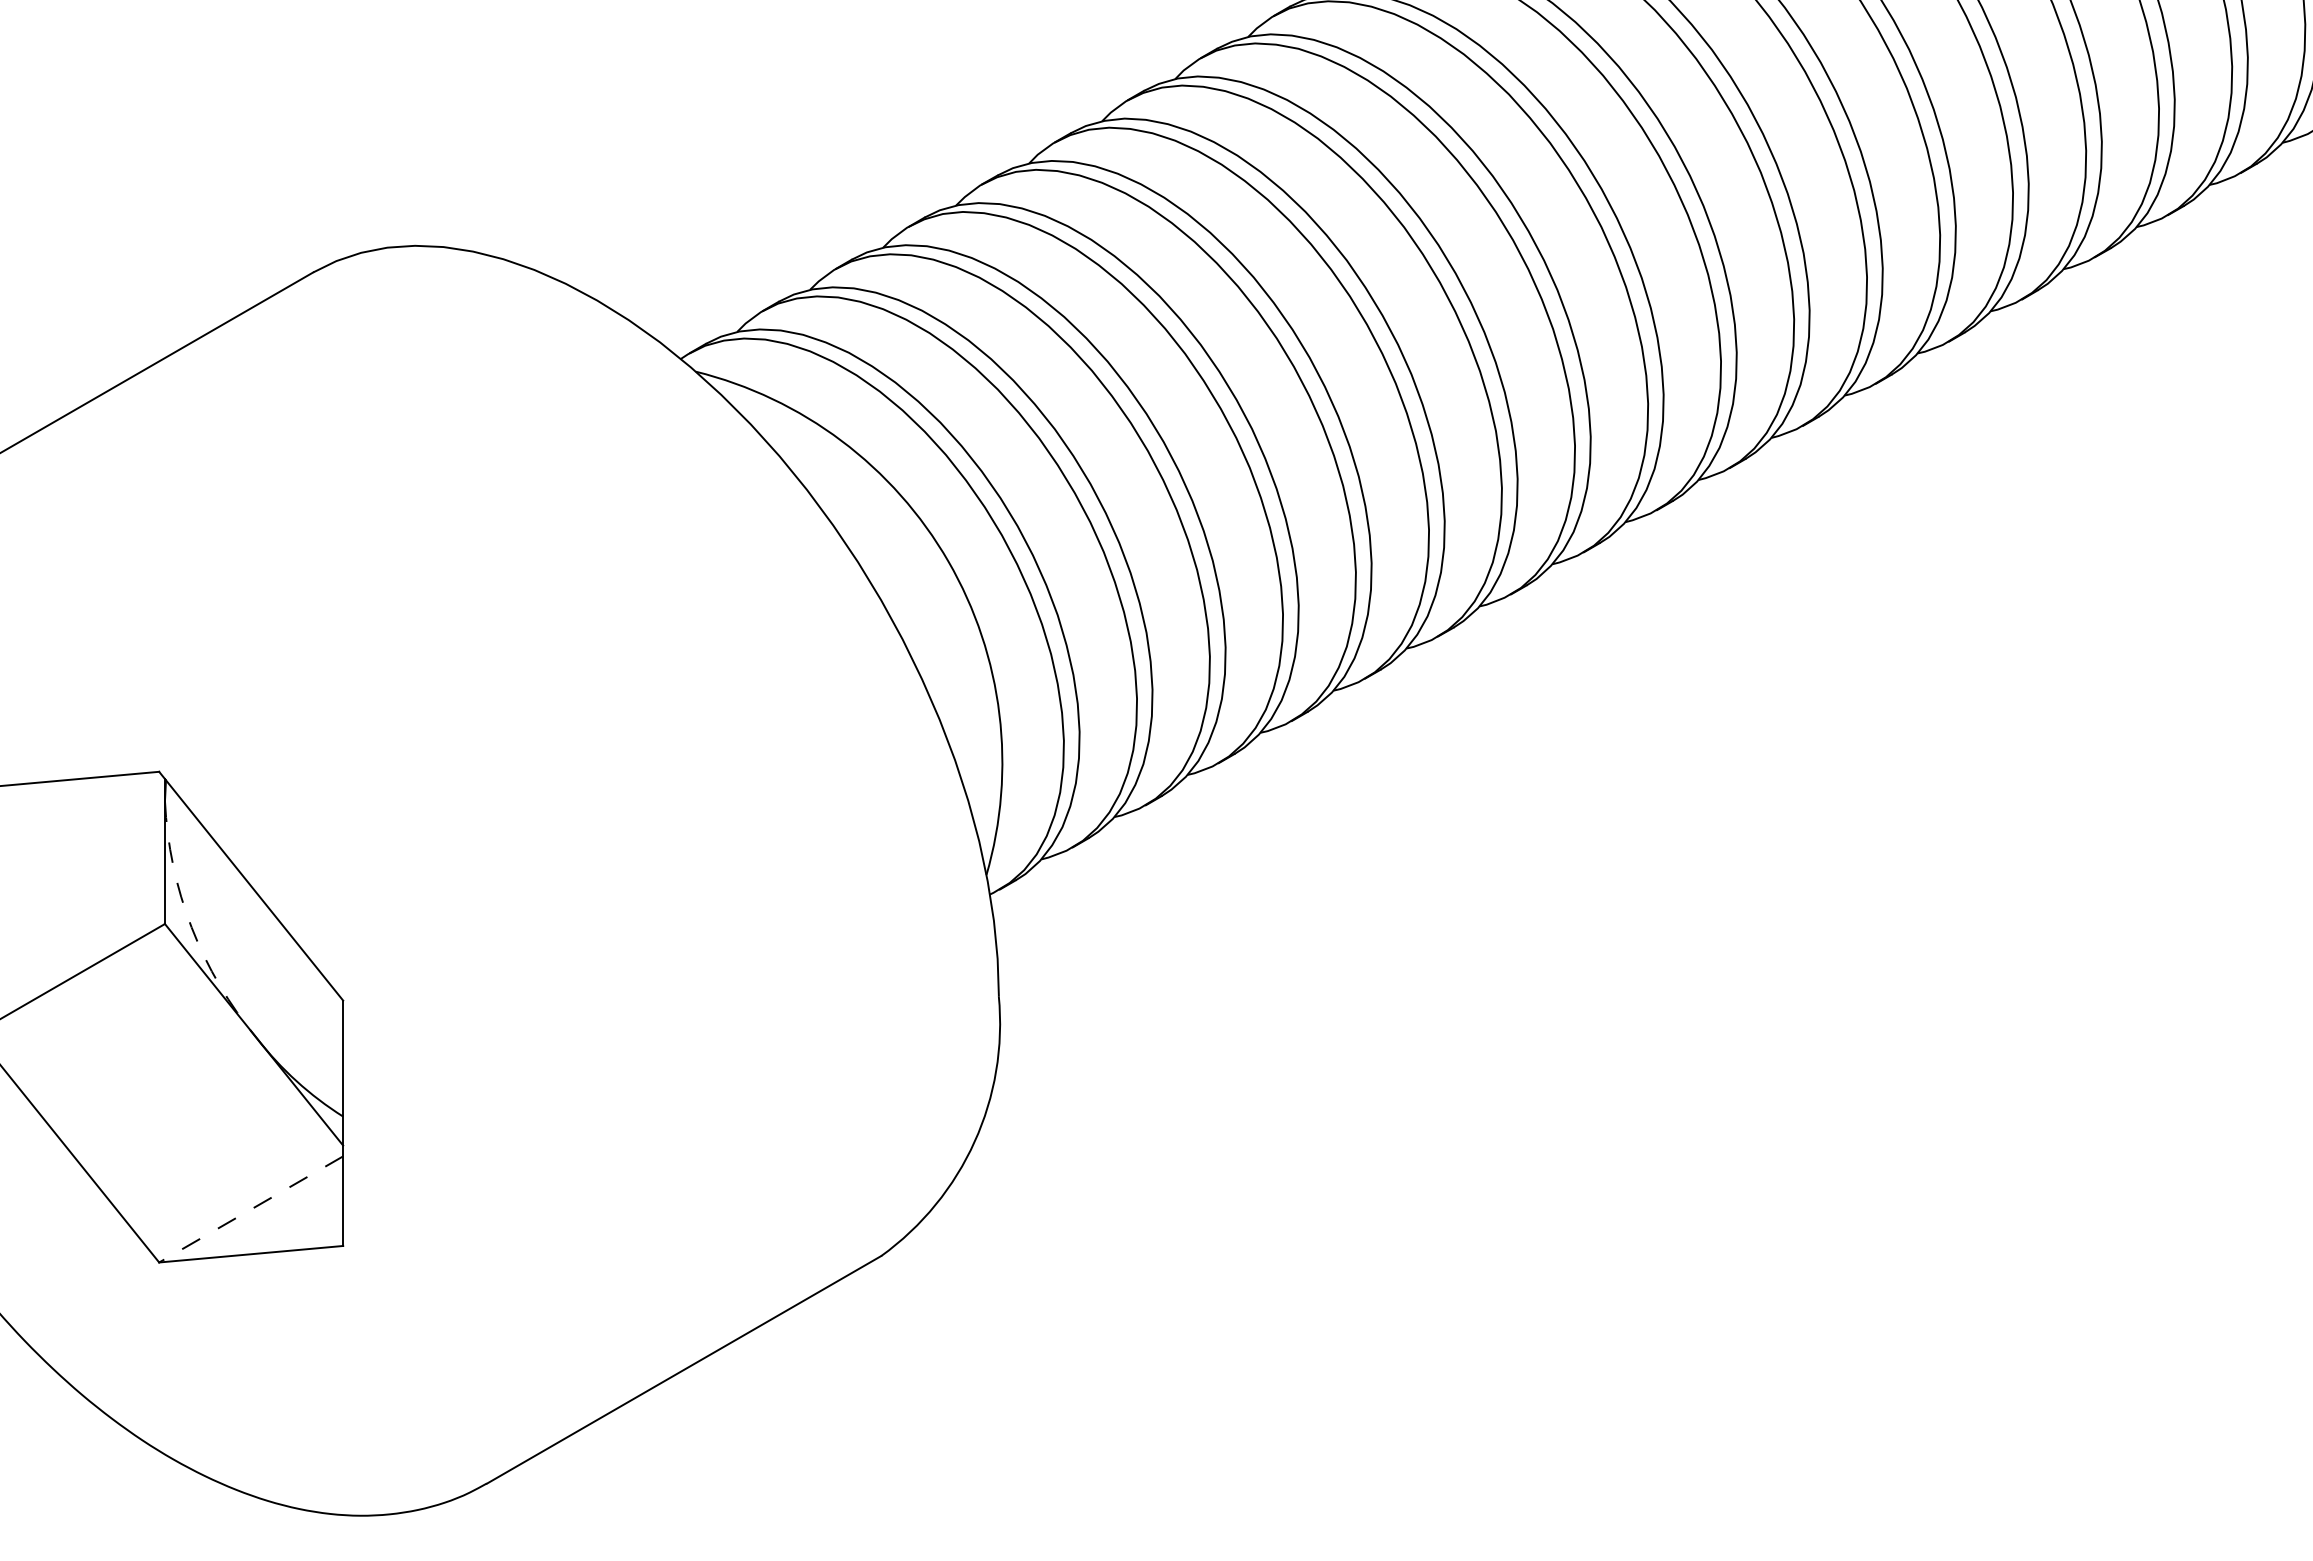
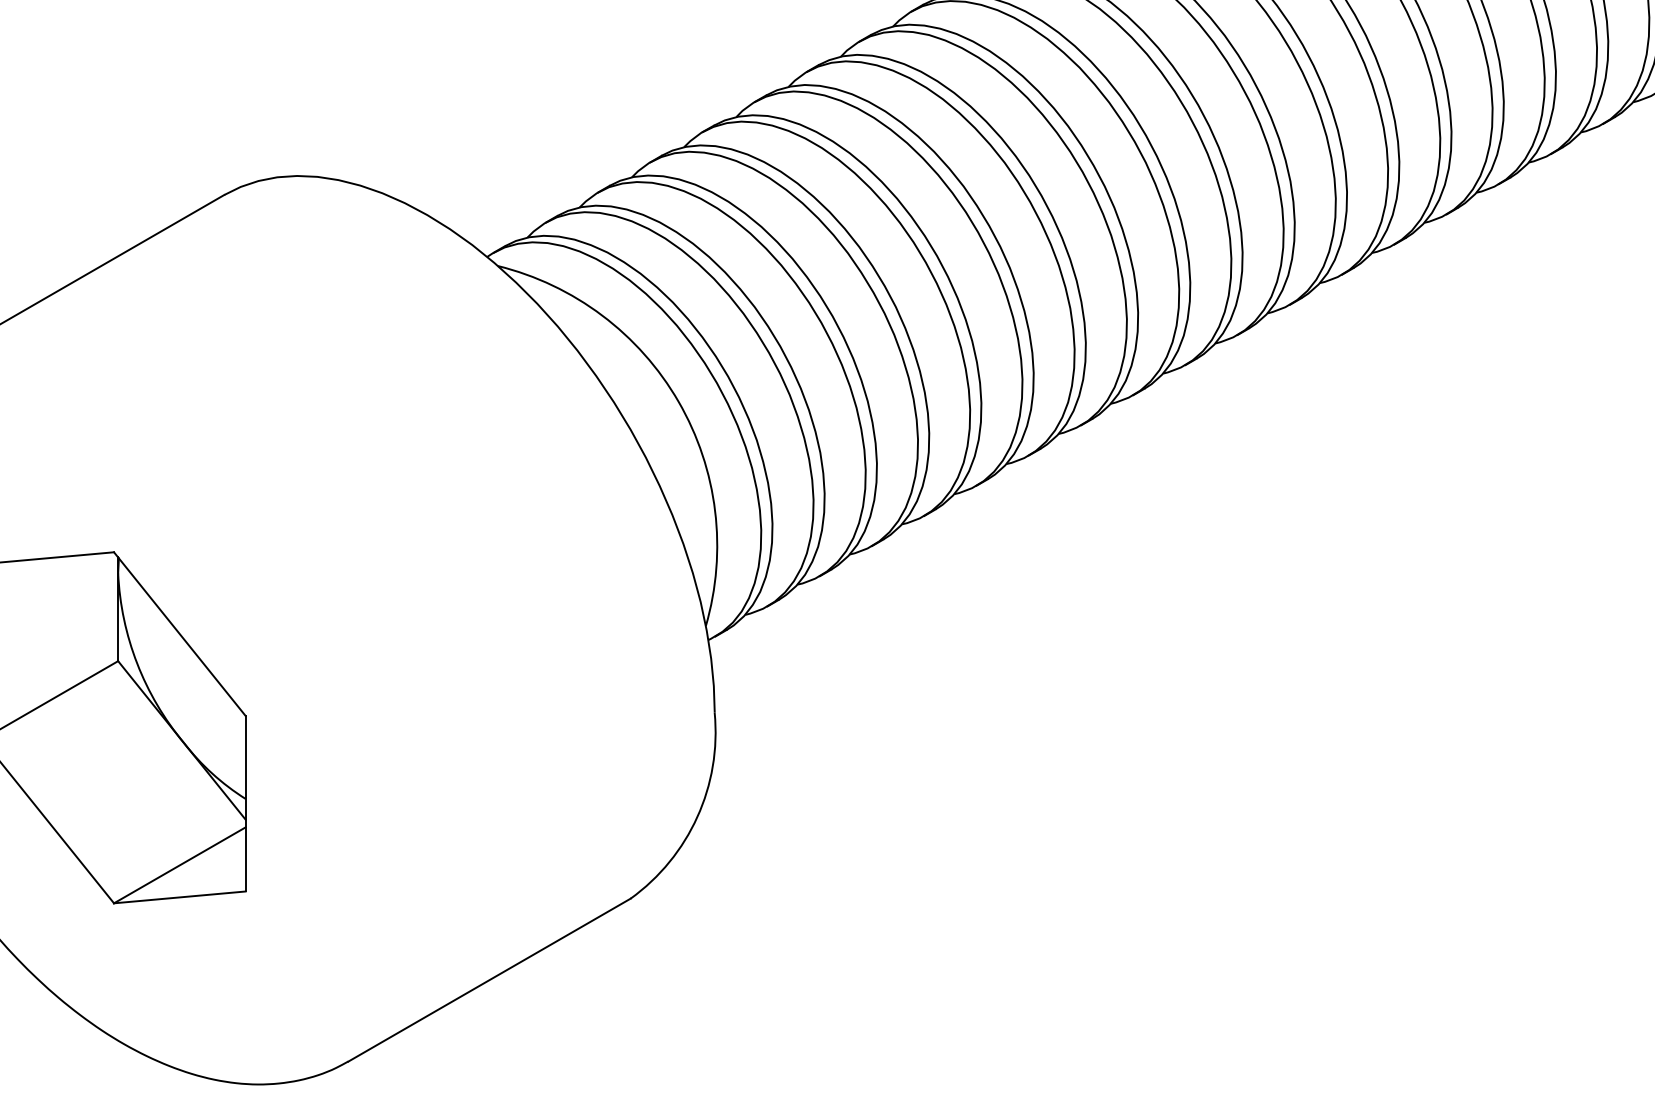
arc: (191, 927) -> (137, 663), dashed -> solid
line: (250, 1209) -> (179, 865), dashed -> solid

